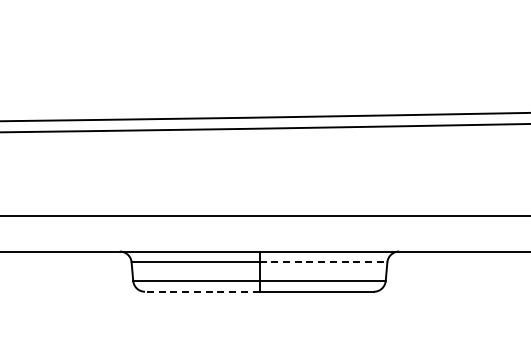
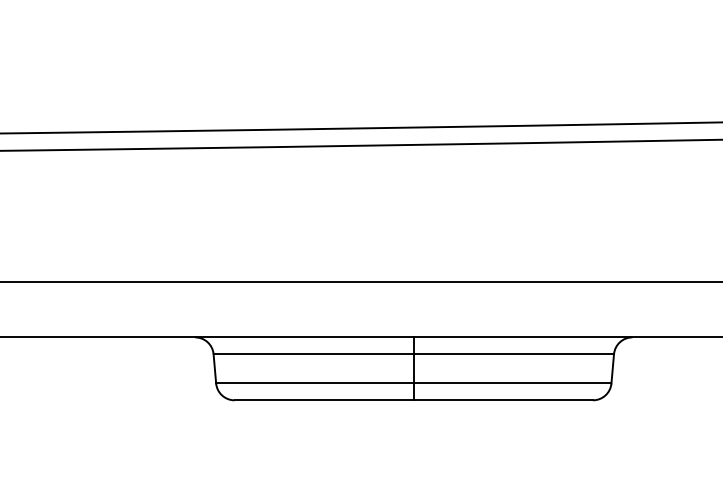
line: (323, 262) -> (514, 354), dashed -> solid
line: (201, 291) -> (323, 399), dashed -> solid

